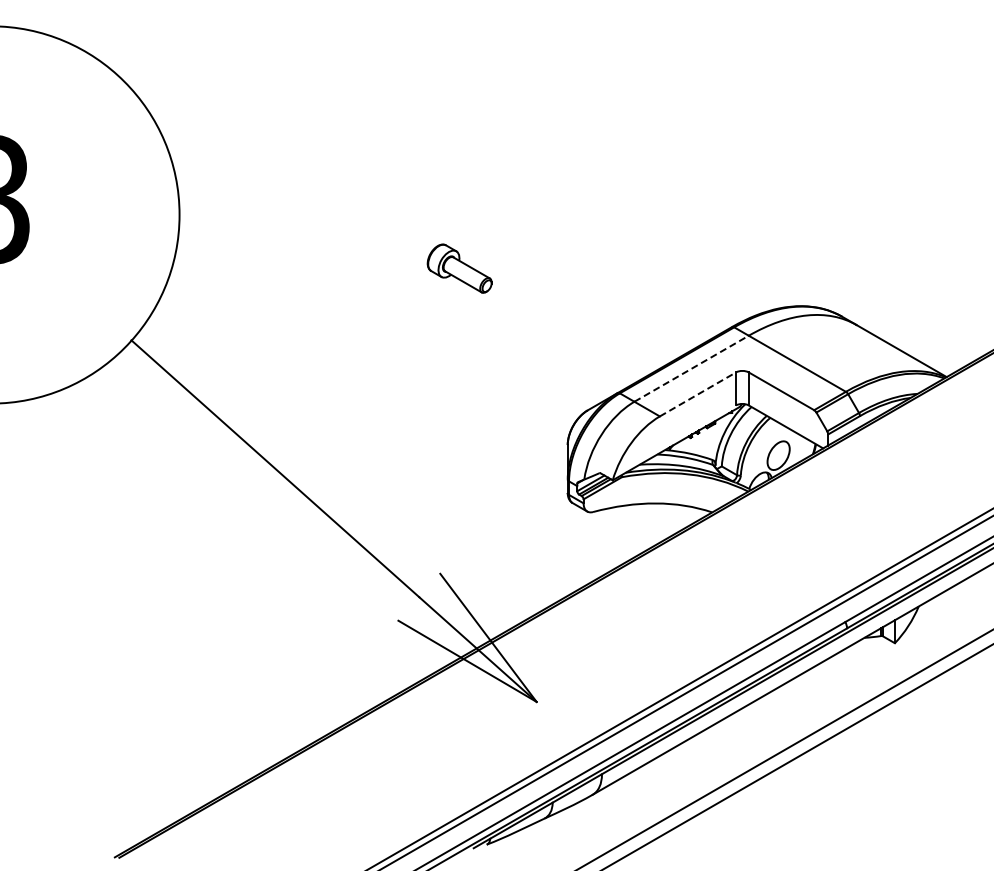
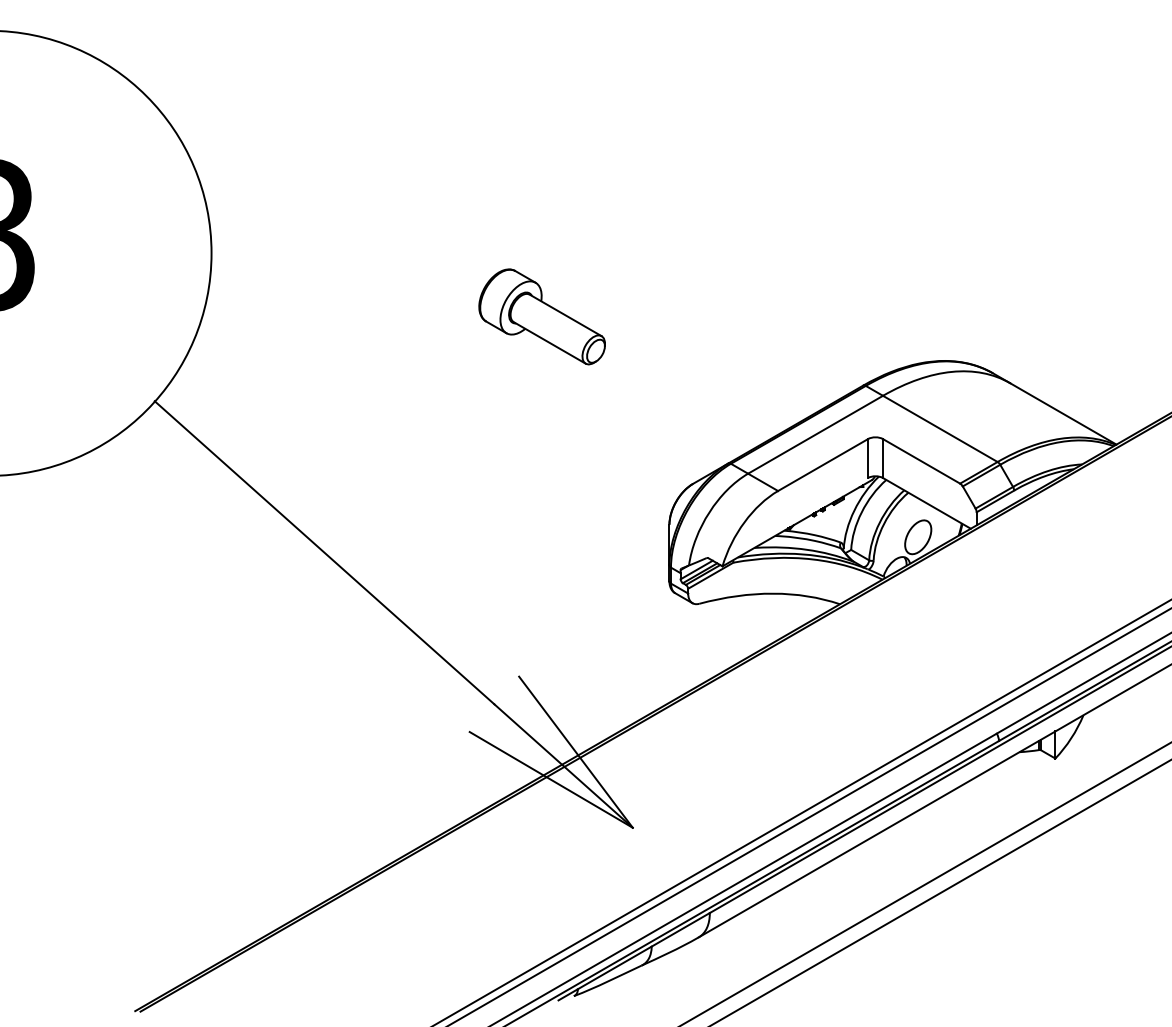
part: (459, 268) -> (541, 316), size x1.67
line: (692, 368) -> (816, 434), dashed -> solid
line: (698, 394) -> (823, 465), dashed -> solid

